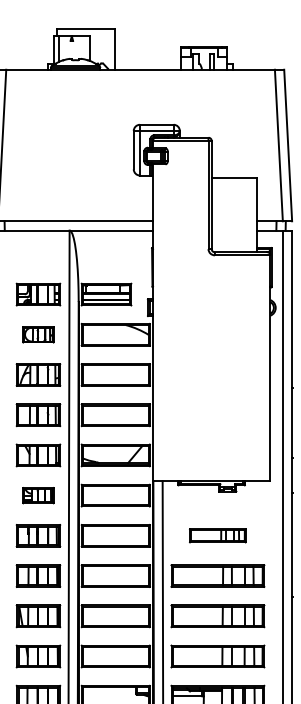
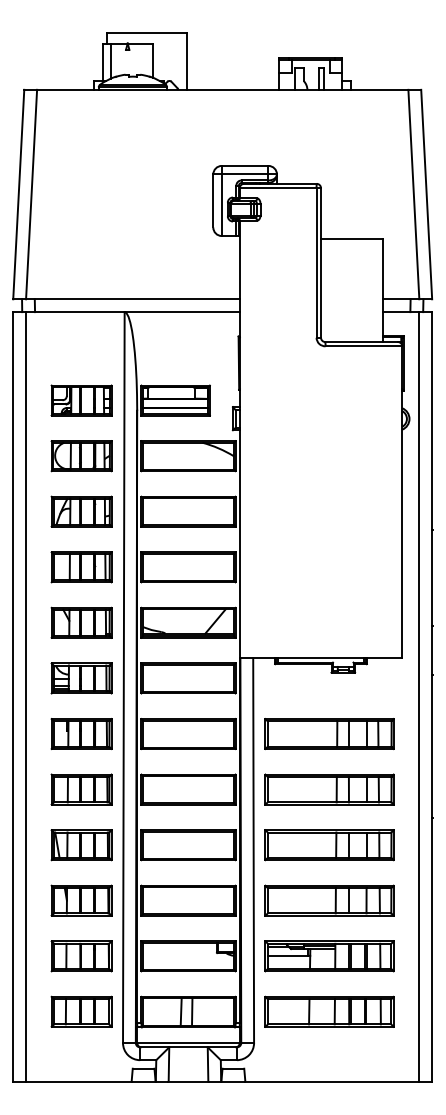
part: (38, 335) -> (81, 456), size x1.43
part: (38, 495) -> (81, 678), size x1.43
part: (217, 535) -> (329, 733), size x1.67

